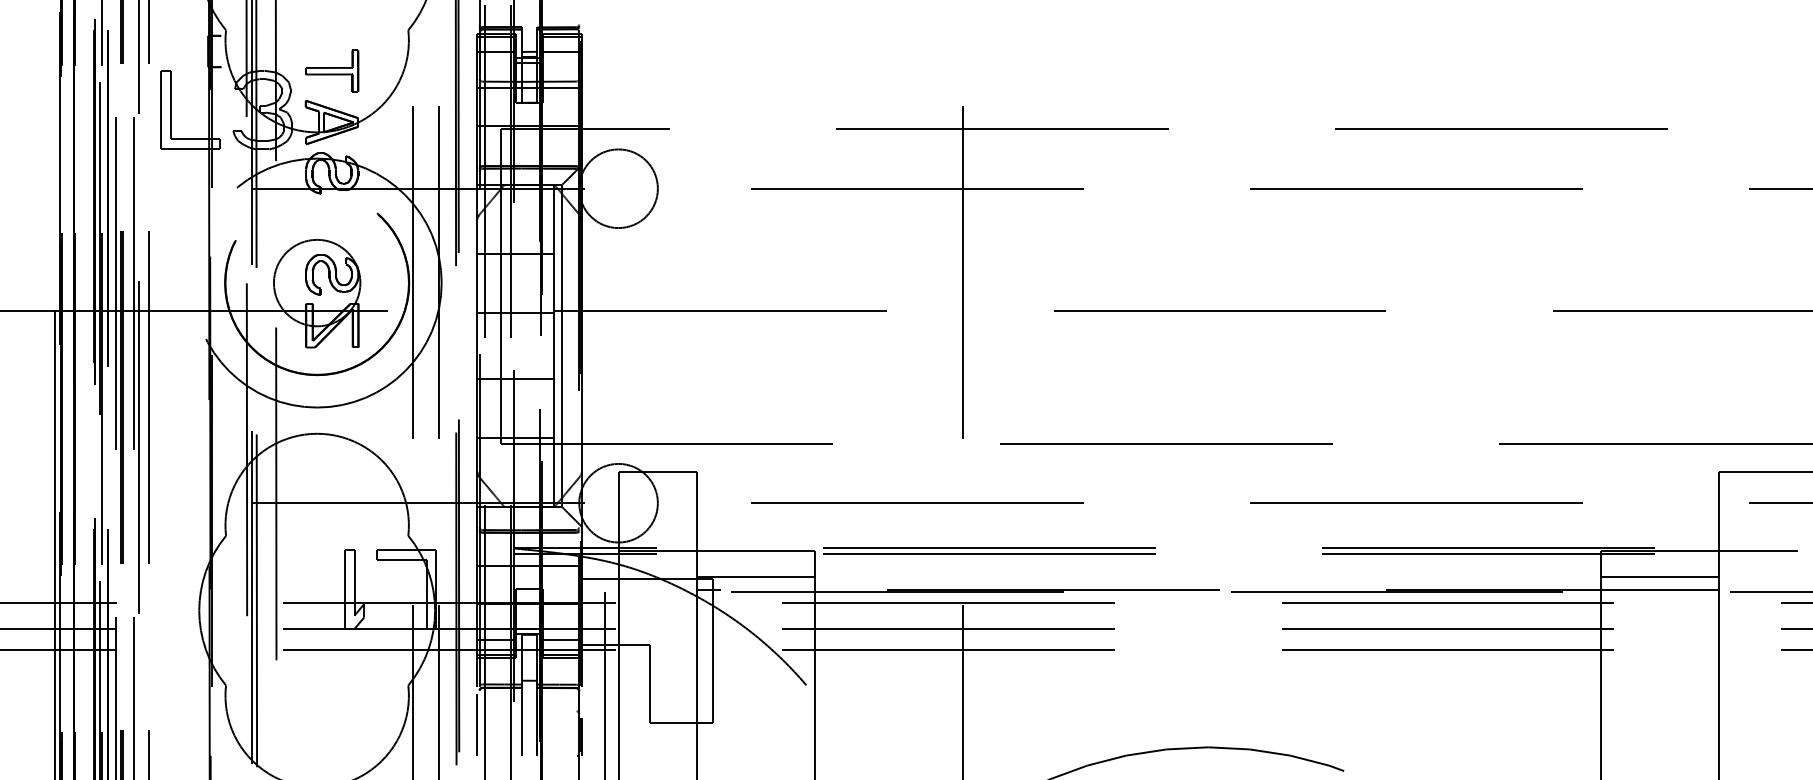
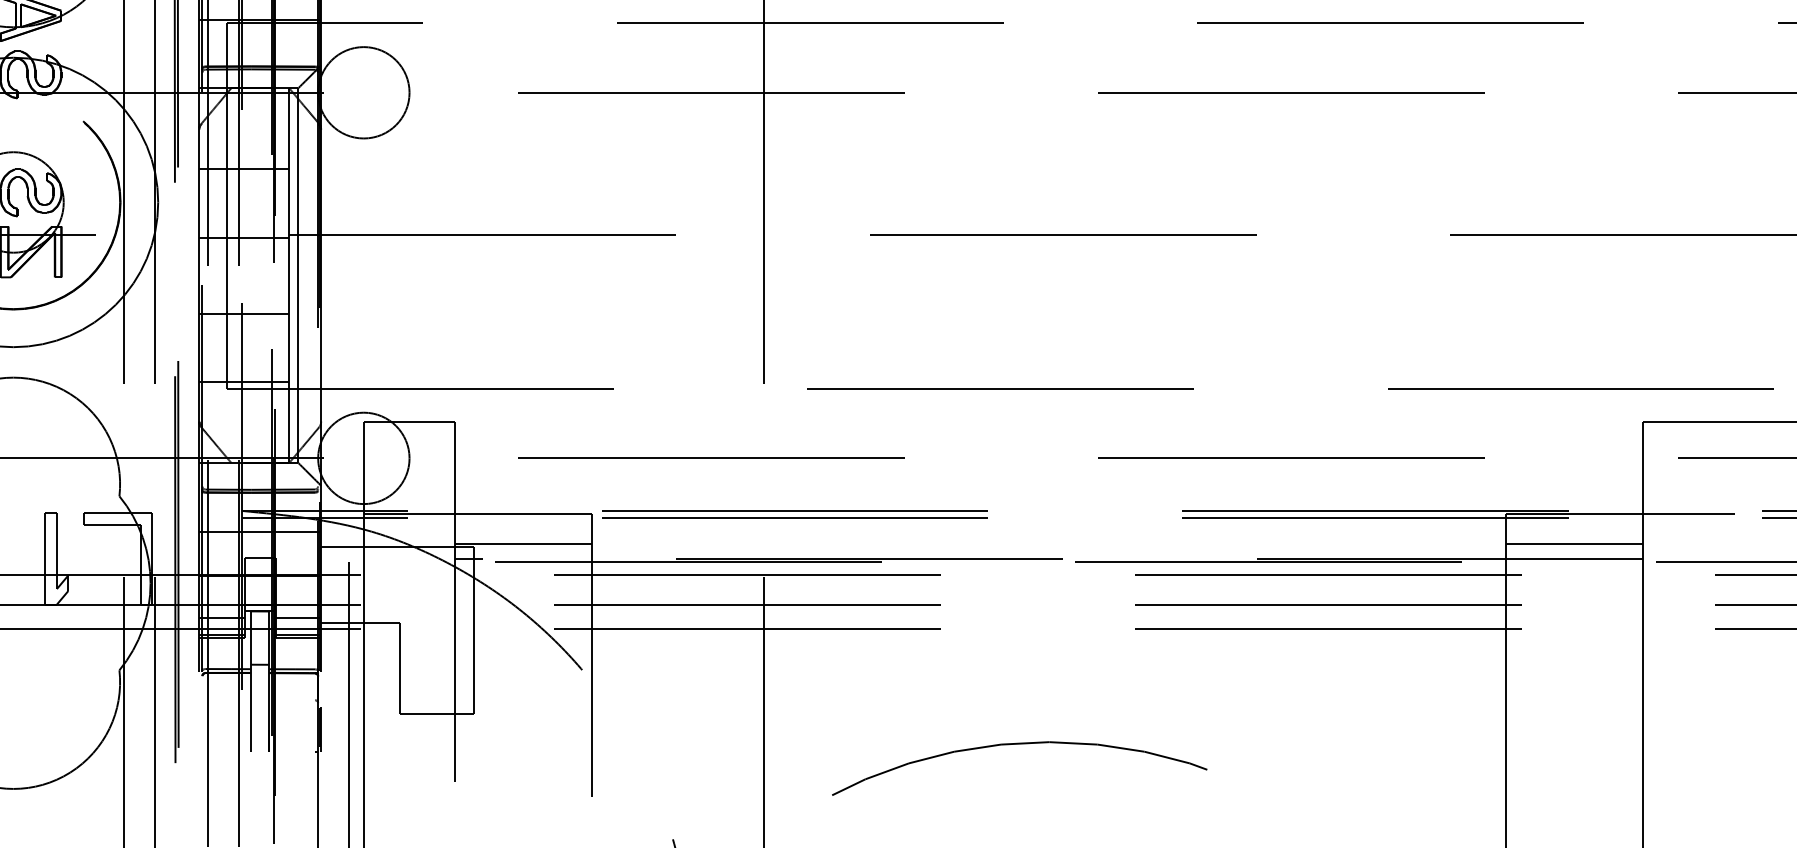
line: (477, 725) -> (199, 716), removed

